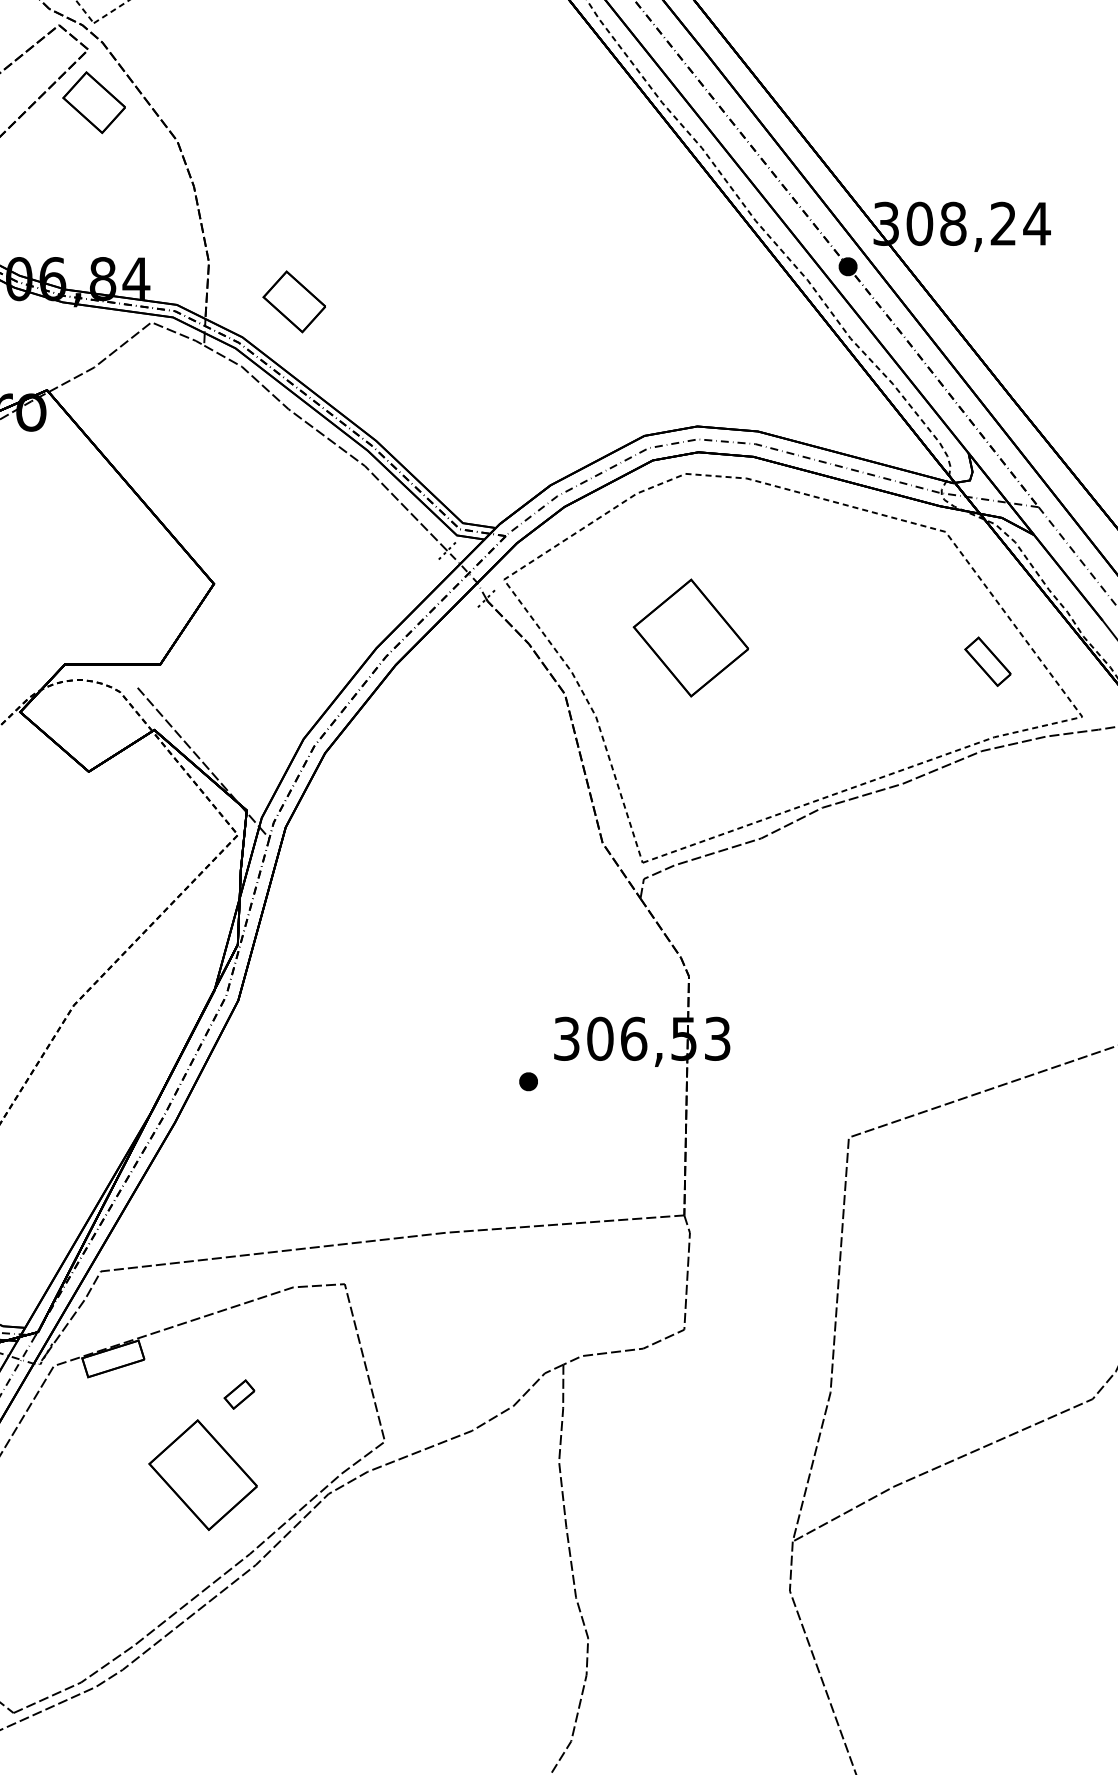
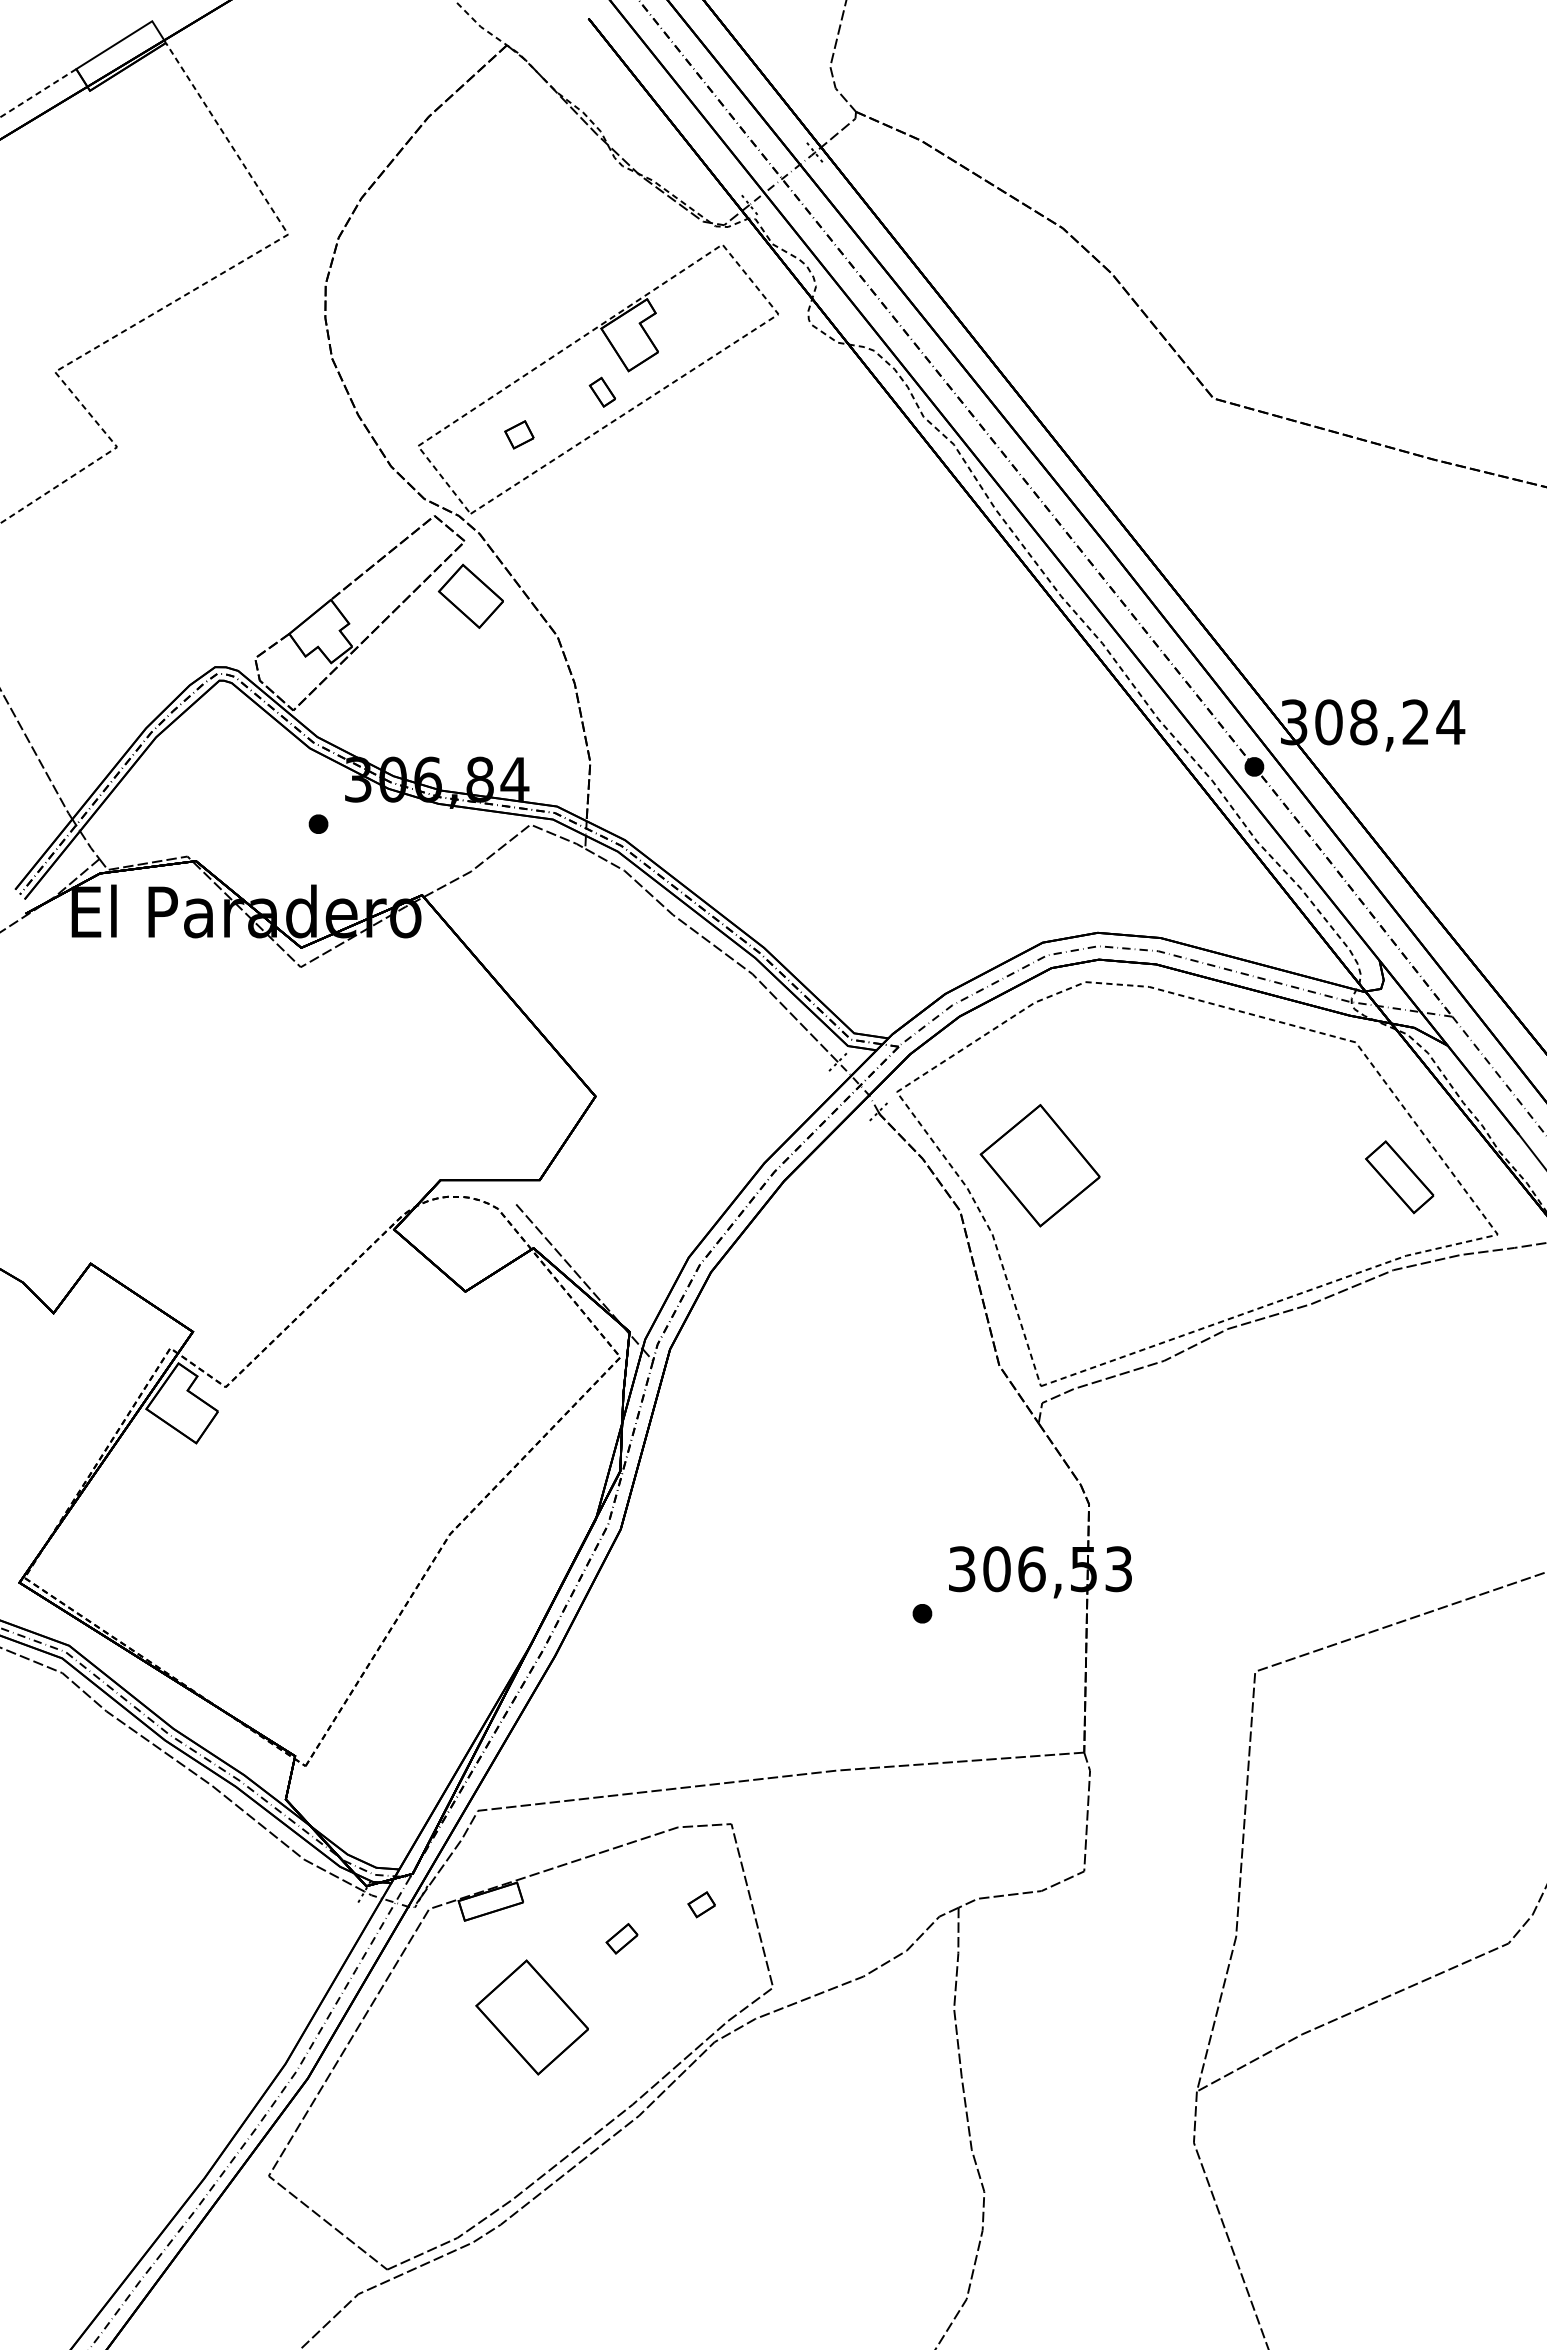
part: (293, 301) -> (678, 802), removed
part: (690, 637) -> (1039, 1165), moved
part: (987, 661) -> (1399, 1177), size x1.43
part: (315, 1361) -> (701, 1904), added
part: (202, 1475) -> (531, 2017), moved

